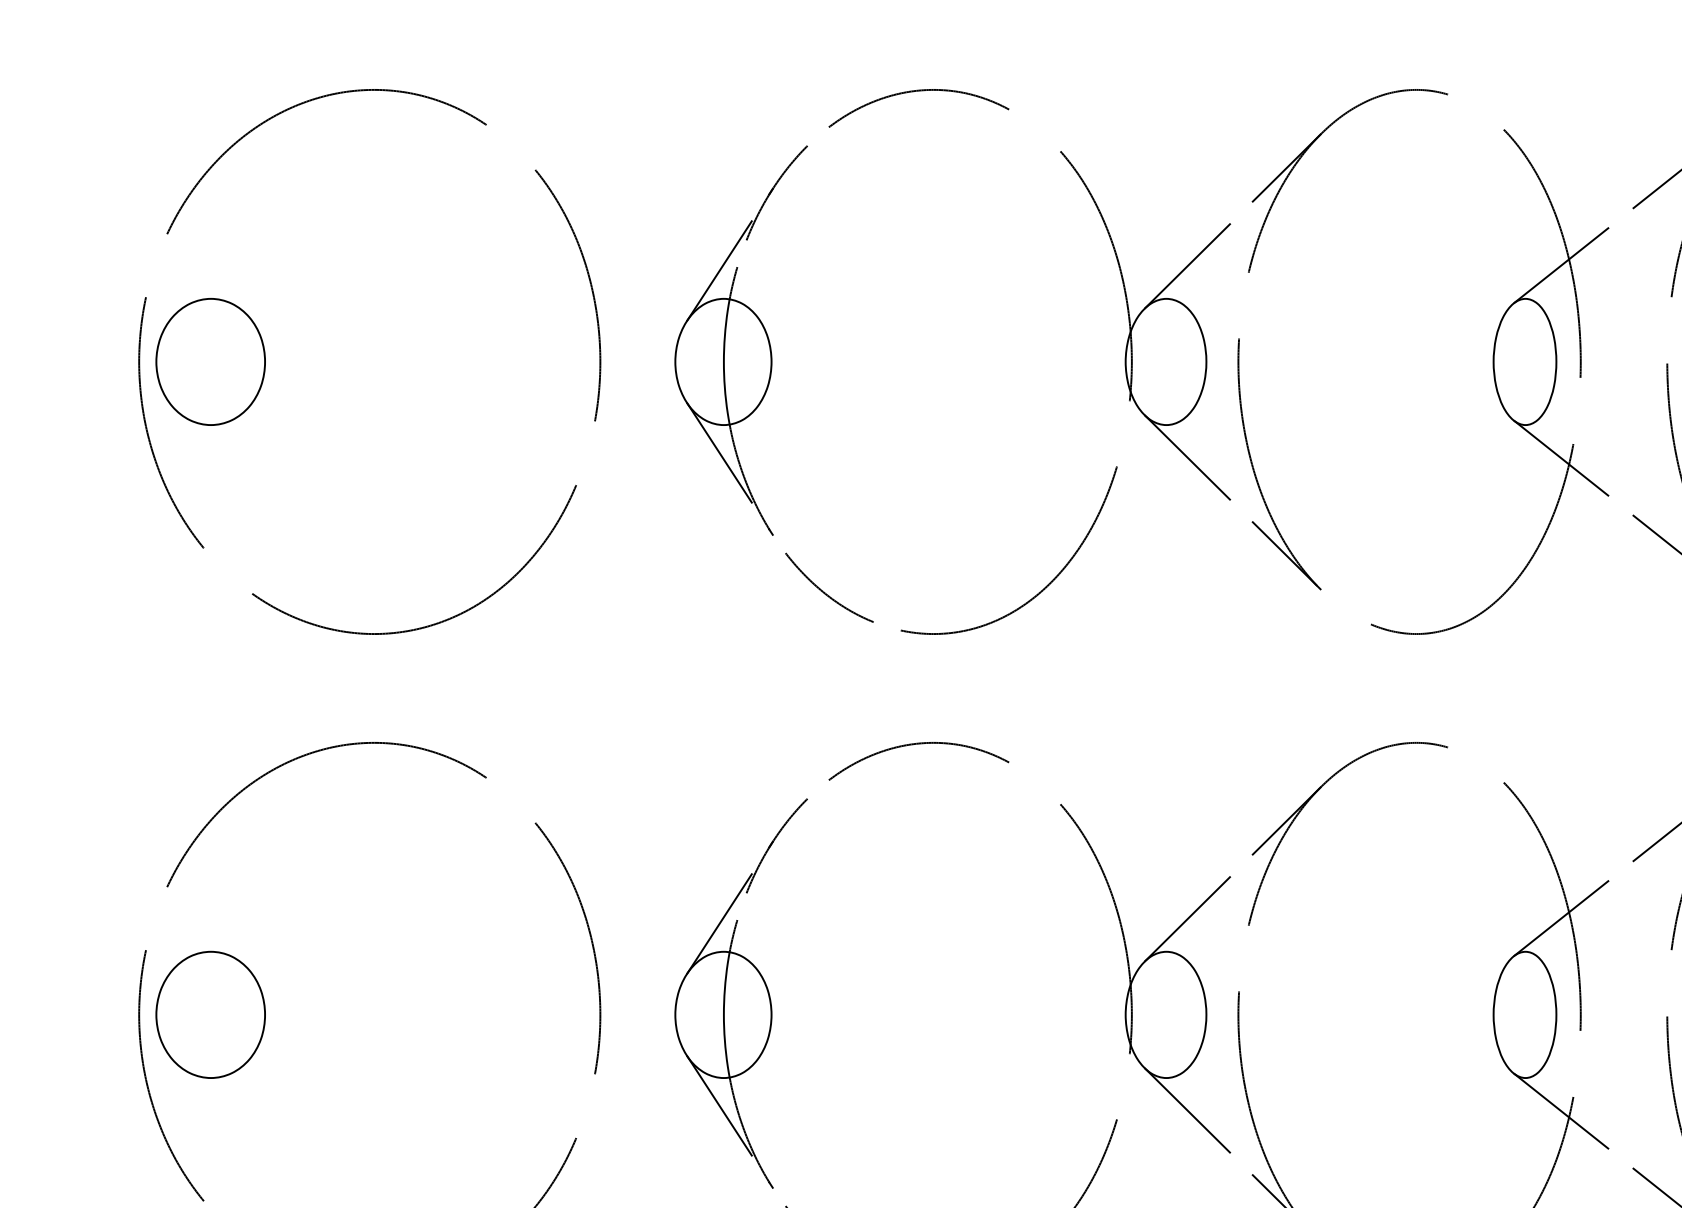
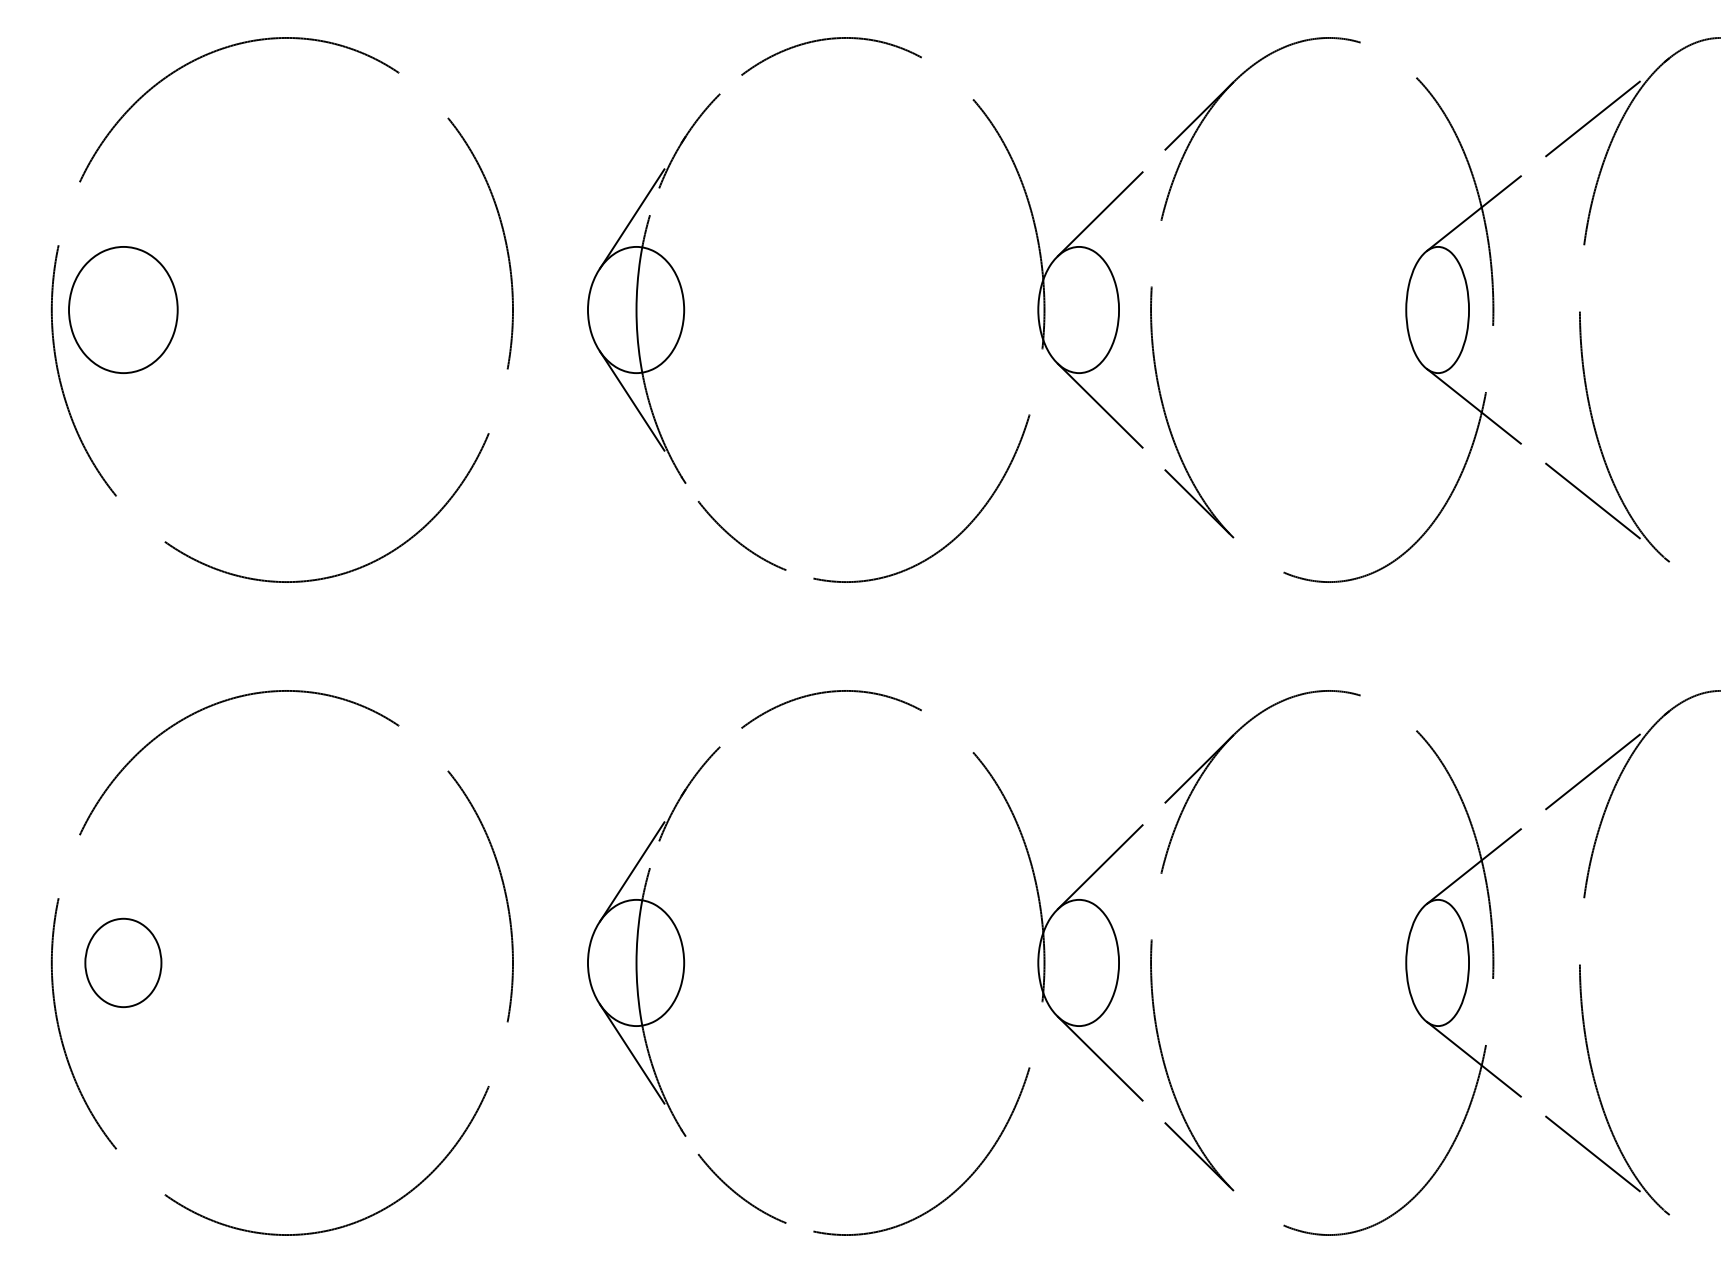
part: (210, 1014) -> (123, 962), size x0.7

